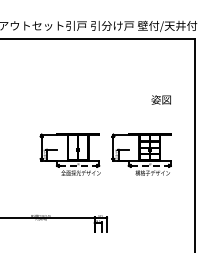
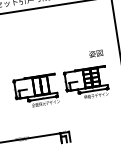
text: (160, 99) -> (95, 53), moved
line: (78, 165) -> (43, 98), dashed -> solid
line: (149, 165) -> (93, 90), dashed -> solid

